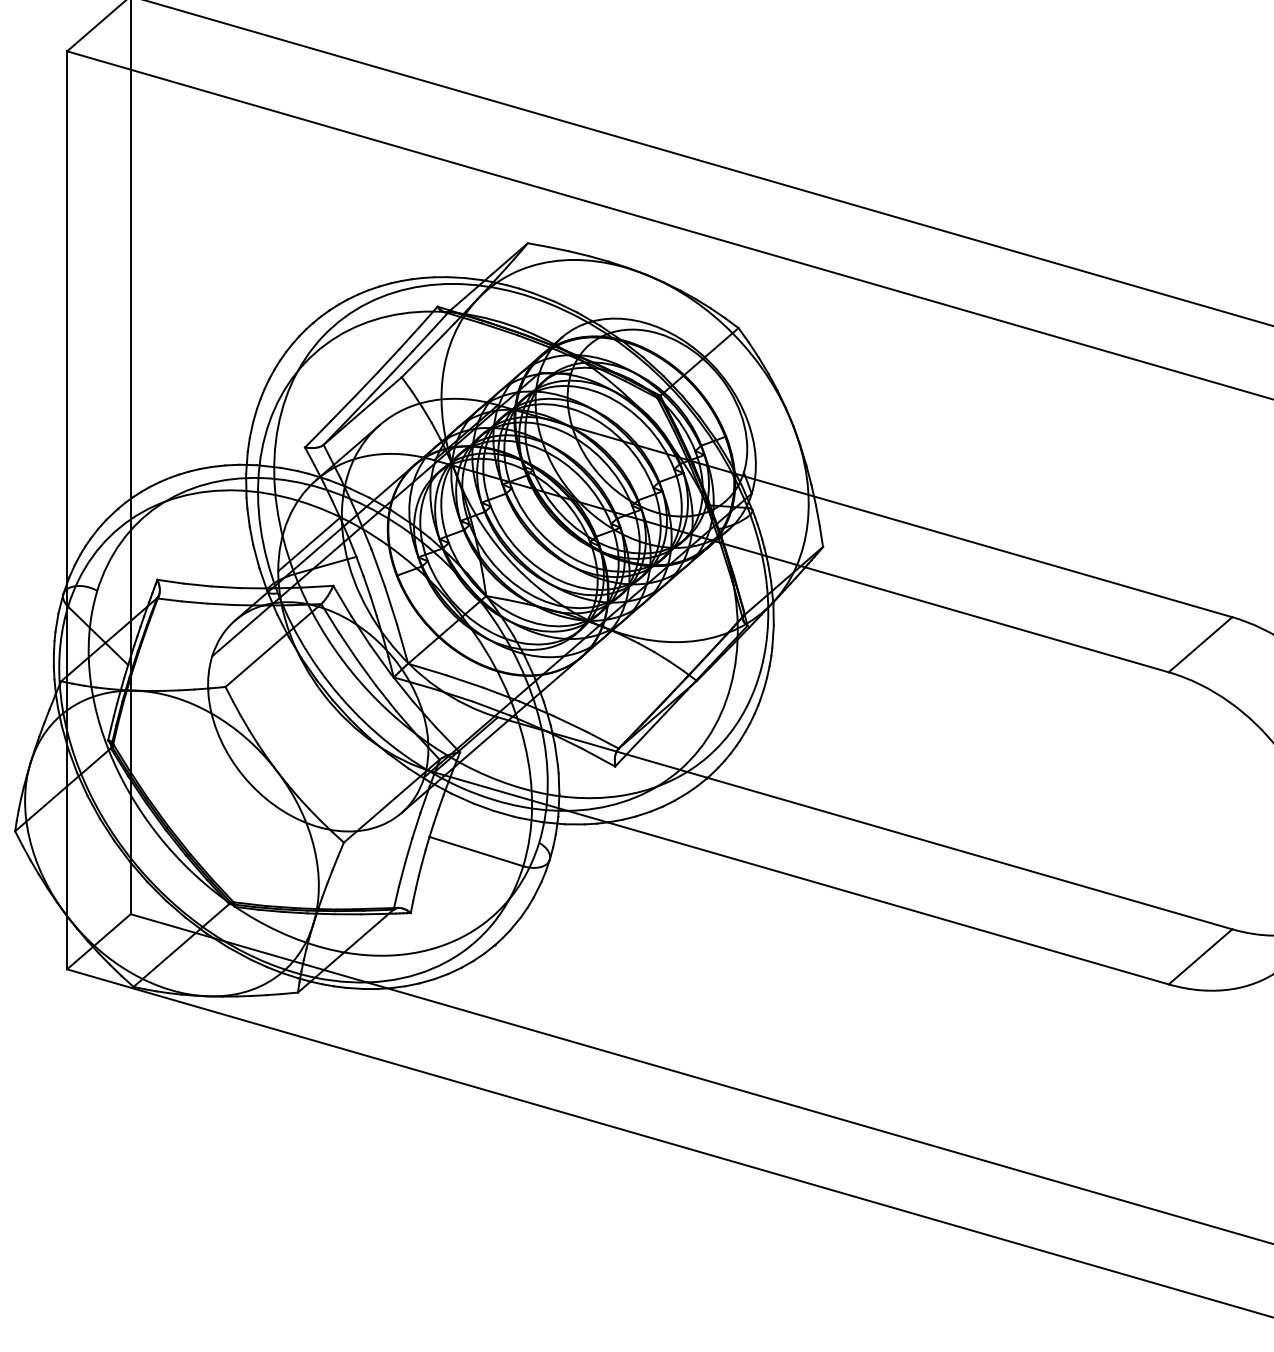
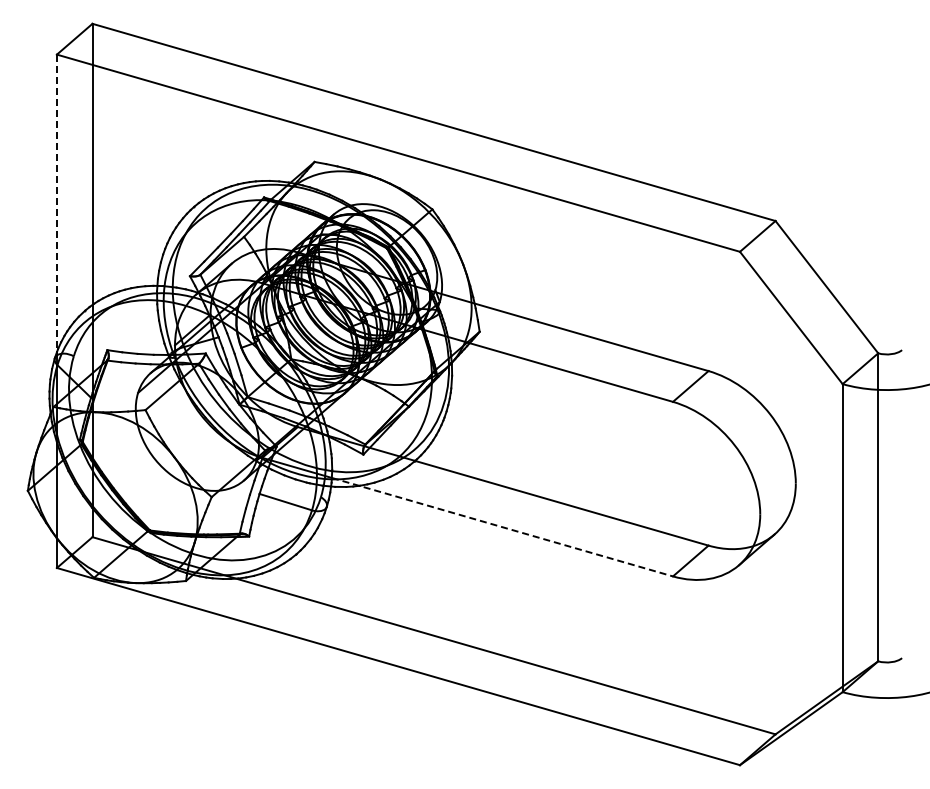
line: (66, 317) -> (56, 203), solid -> dashed
line: (863, 896) -> (502, 527), solid -> dashed

